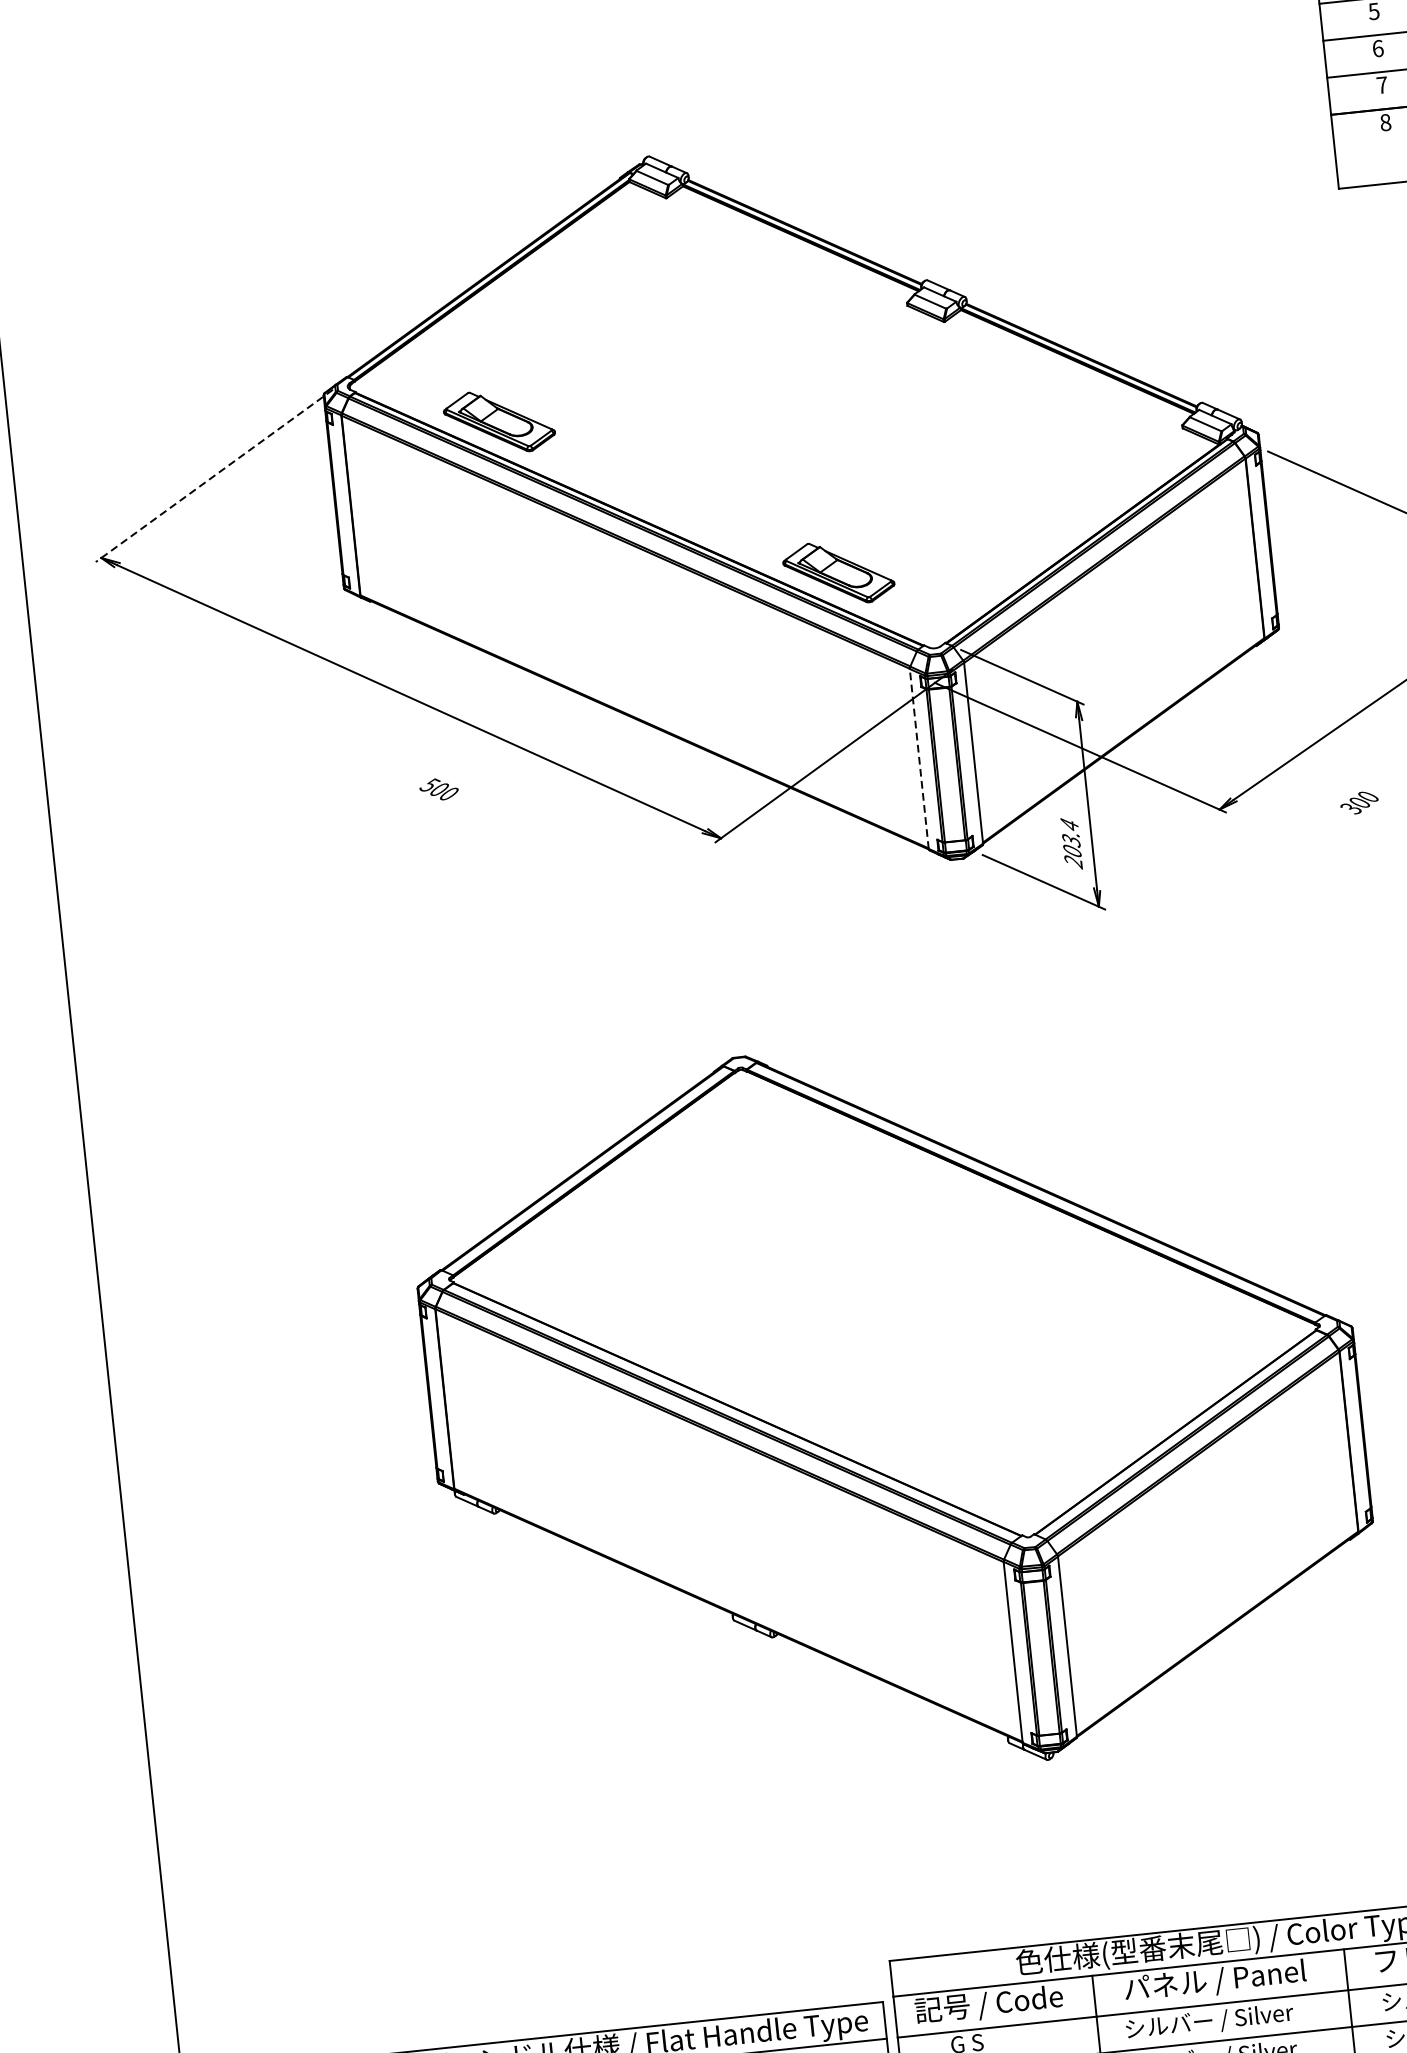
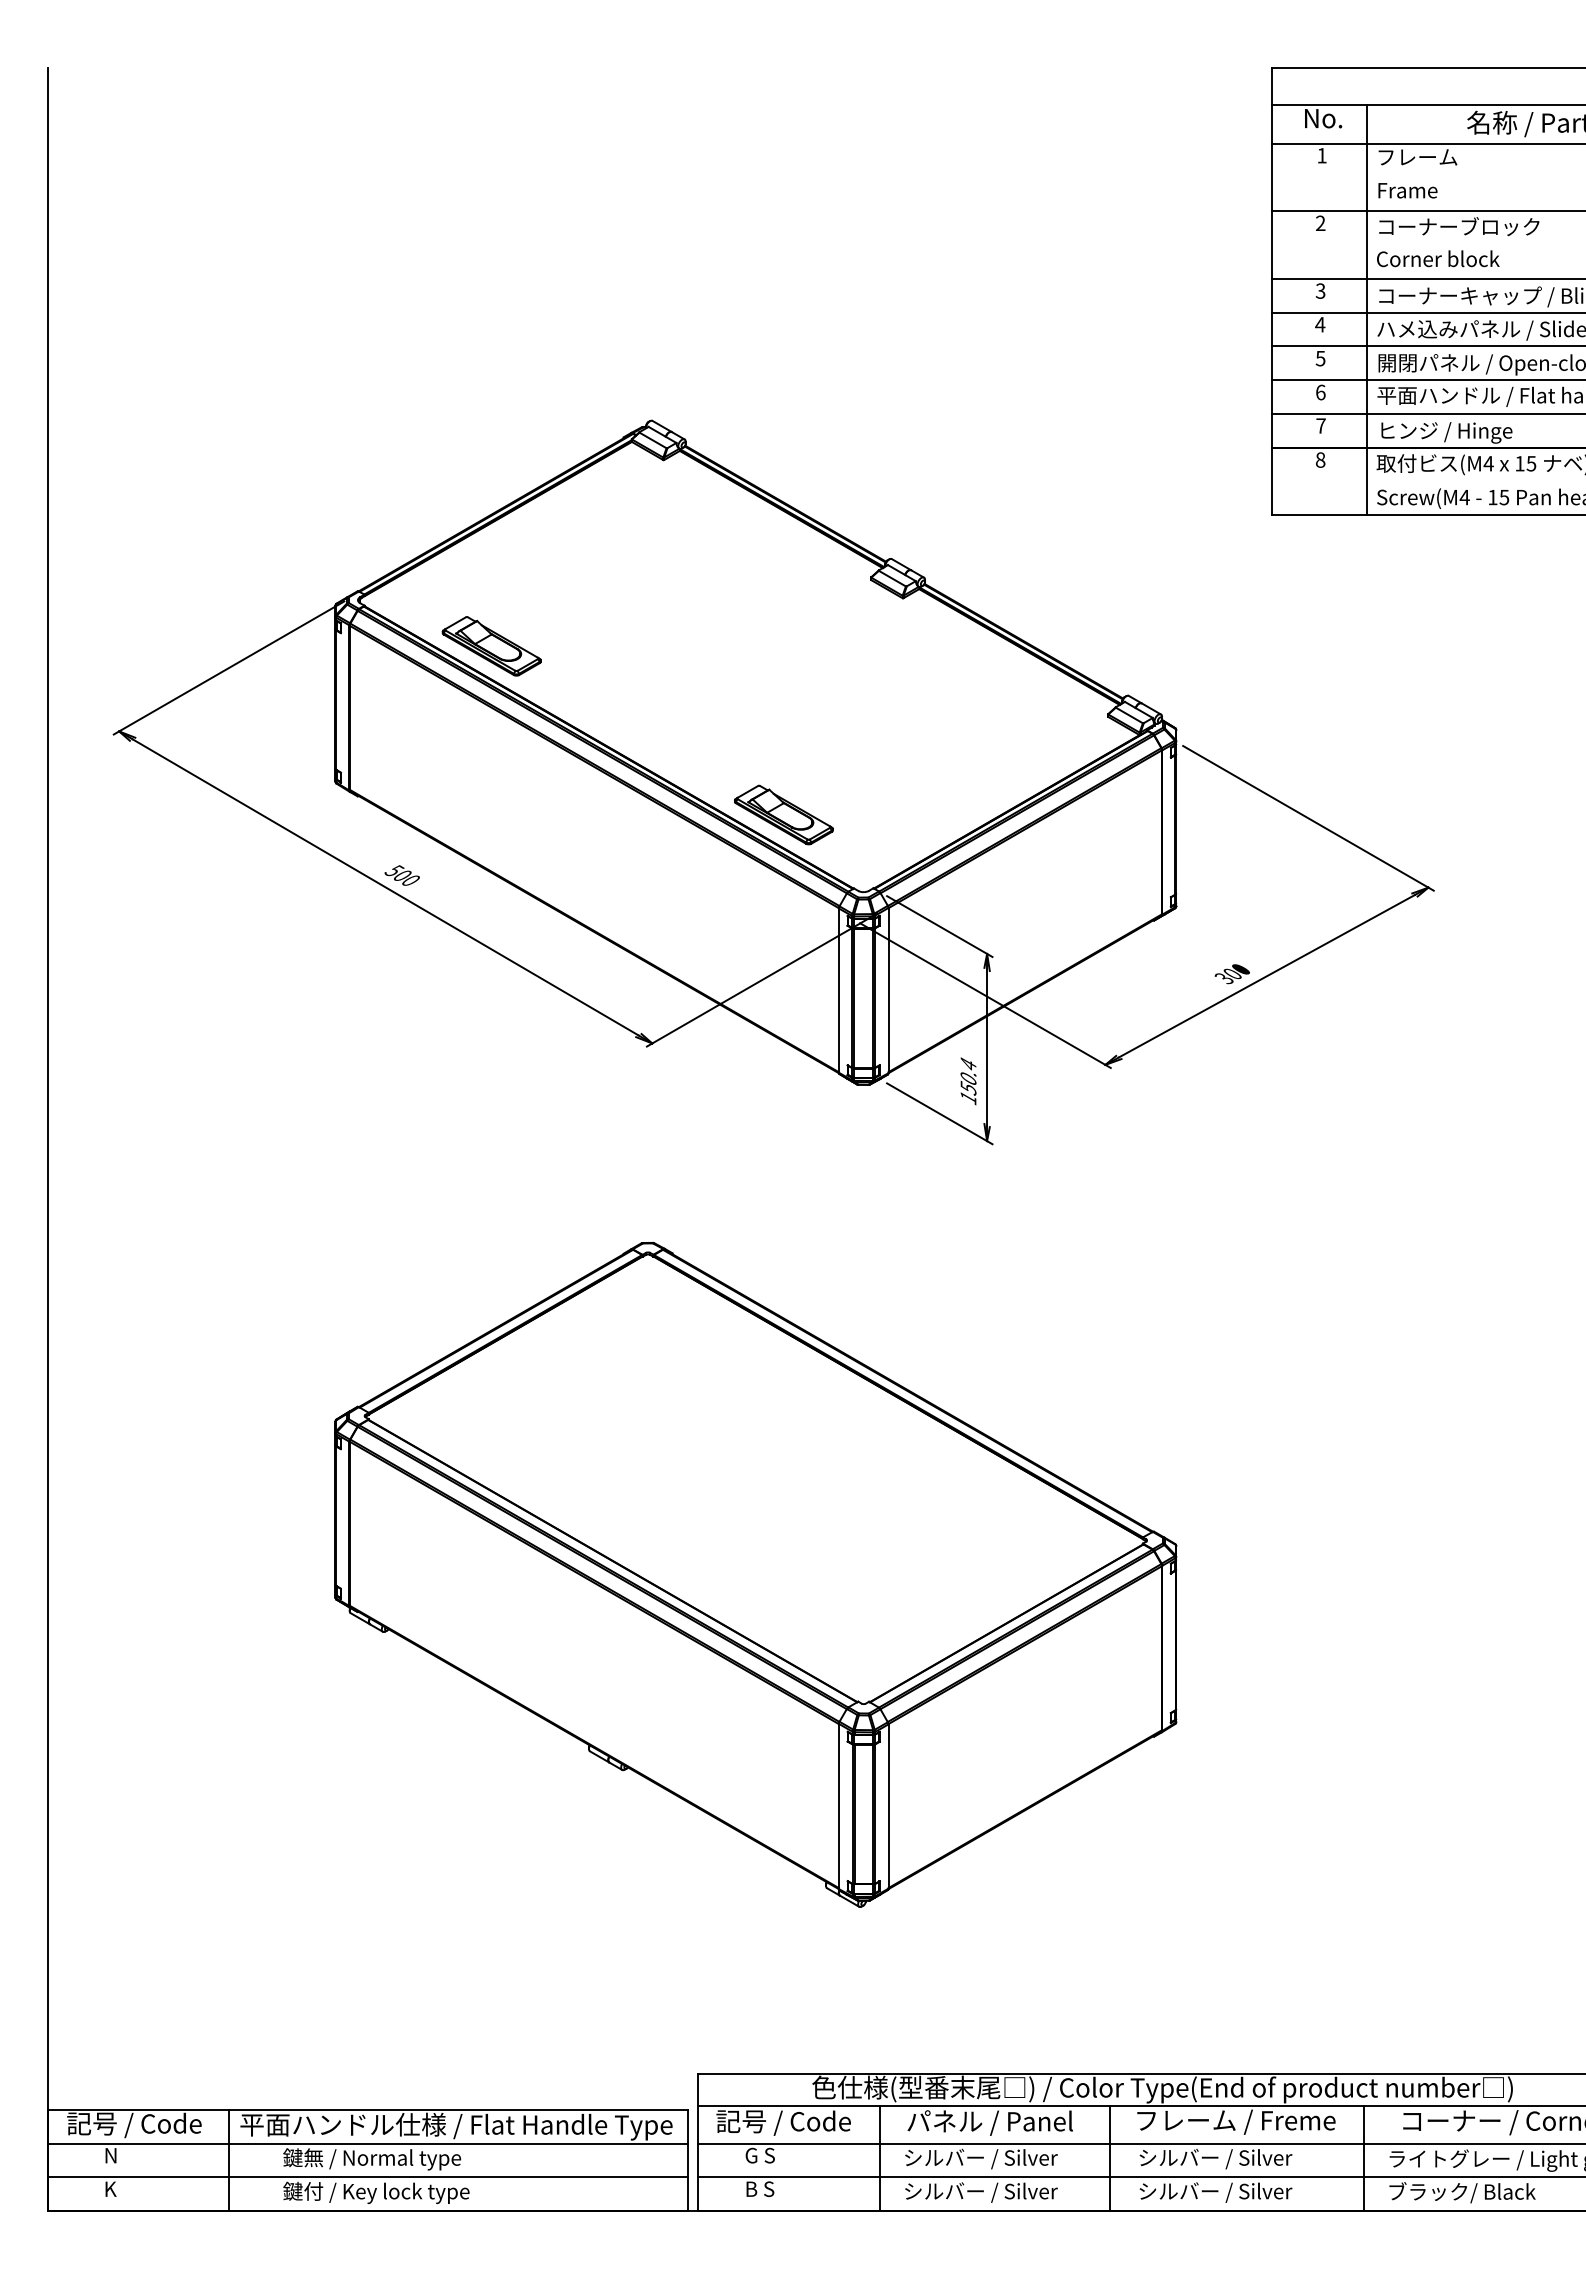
line: (213, 476) -> (228, 668), dashed -> solid
line: (918, 758) -> (838, 990), dashed -> solid
text: (438, 789) -> (401, 875), moved
text: (1358, 803) -> (1231, 974), moved
text: (1072, 852) -> (968, 1089), 203.4 -> 150.4

